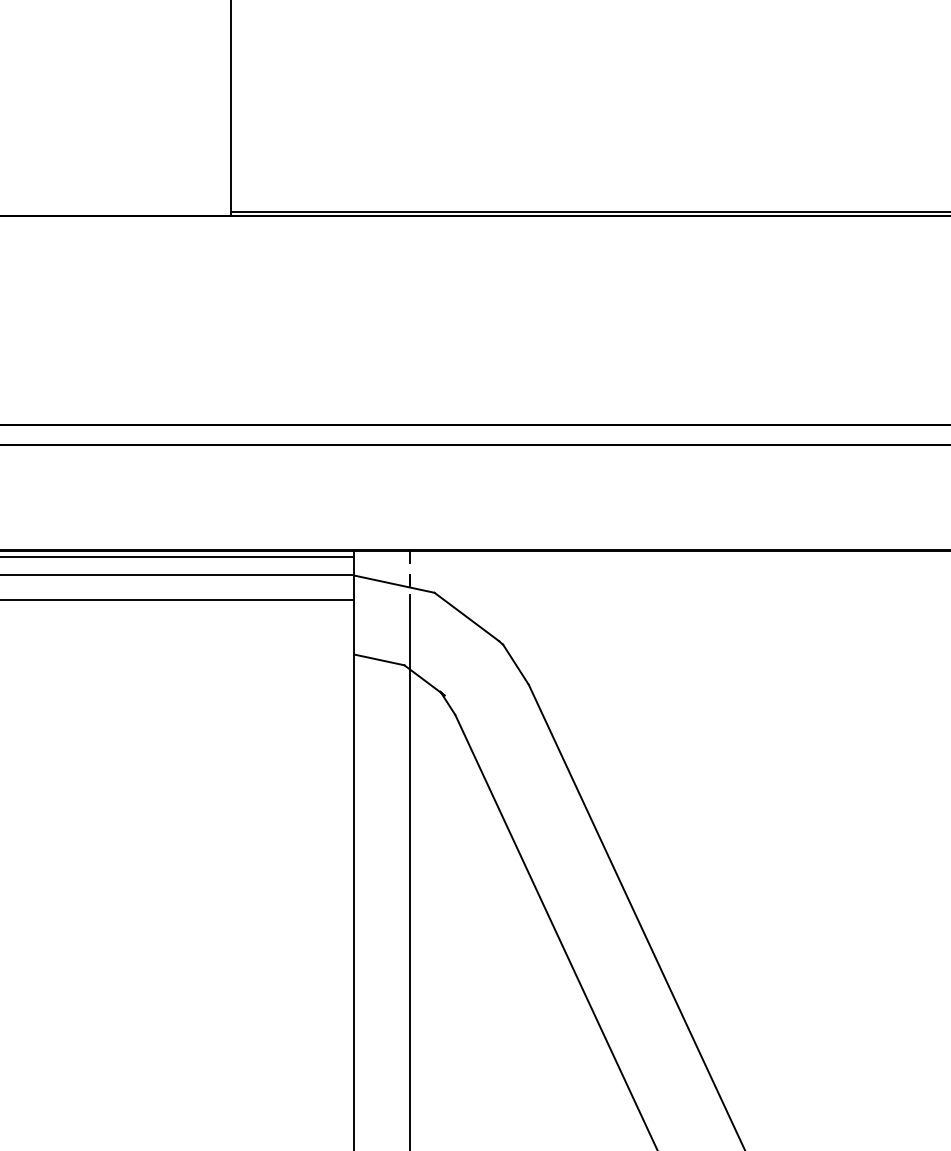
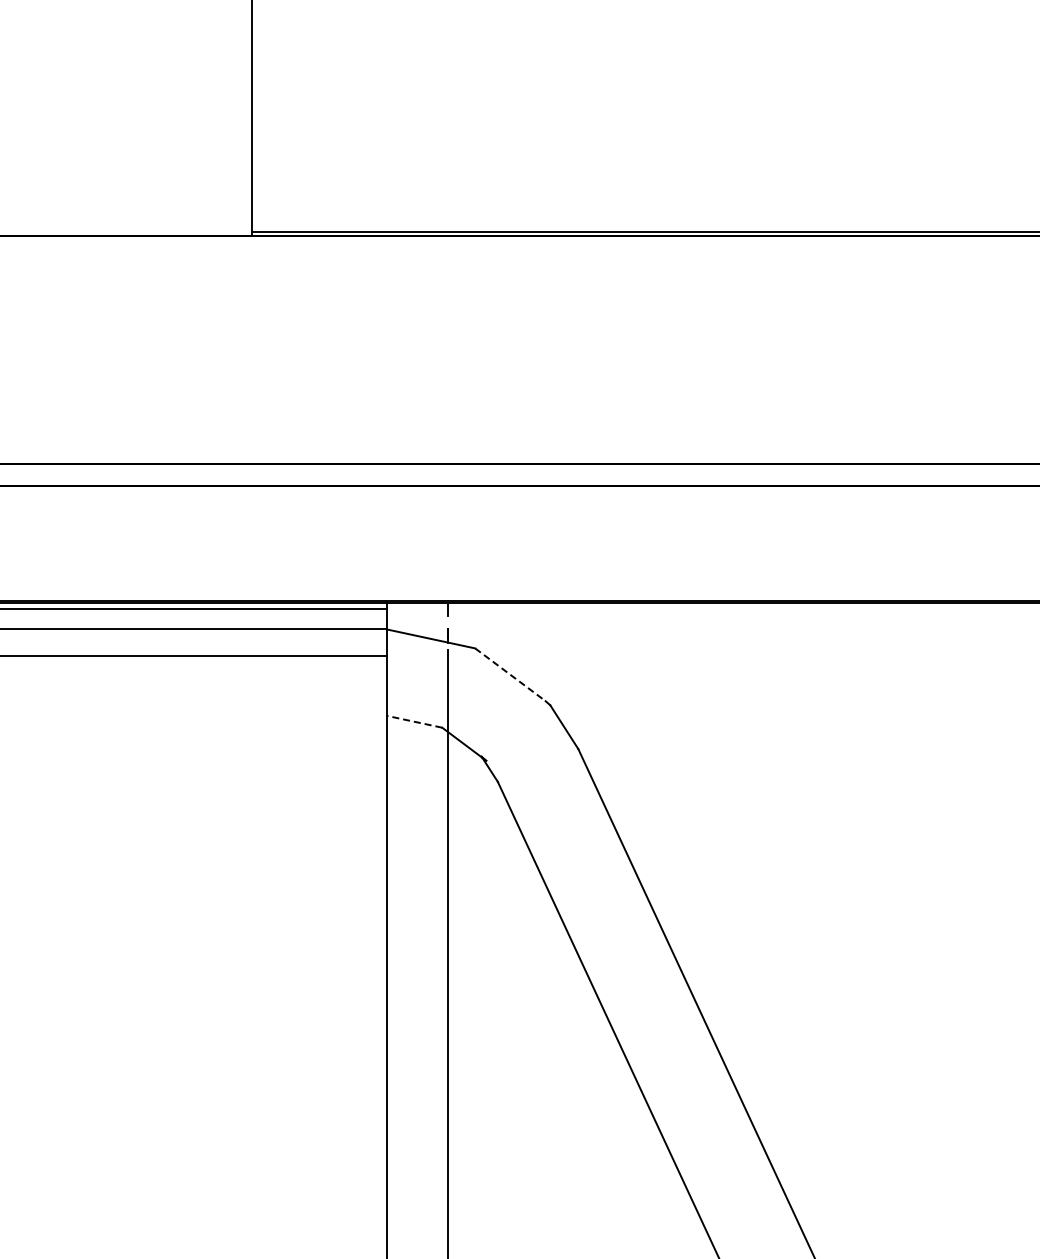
line: (466, 617) -> (510, 675), solid -> dashed
line: (379, 659) -> (414, 721), solid -> dashed

